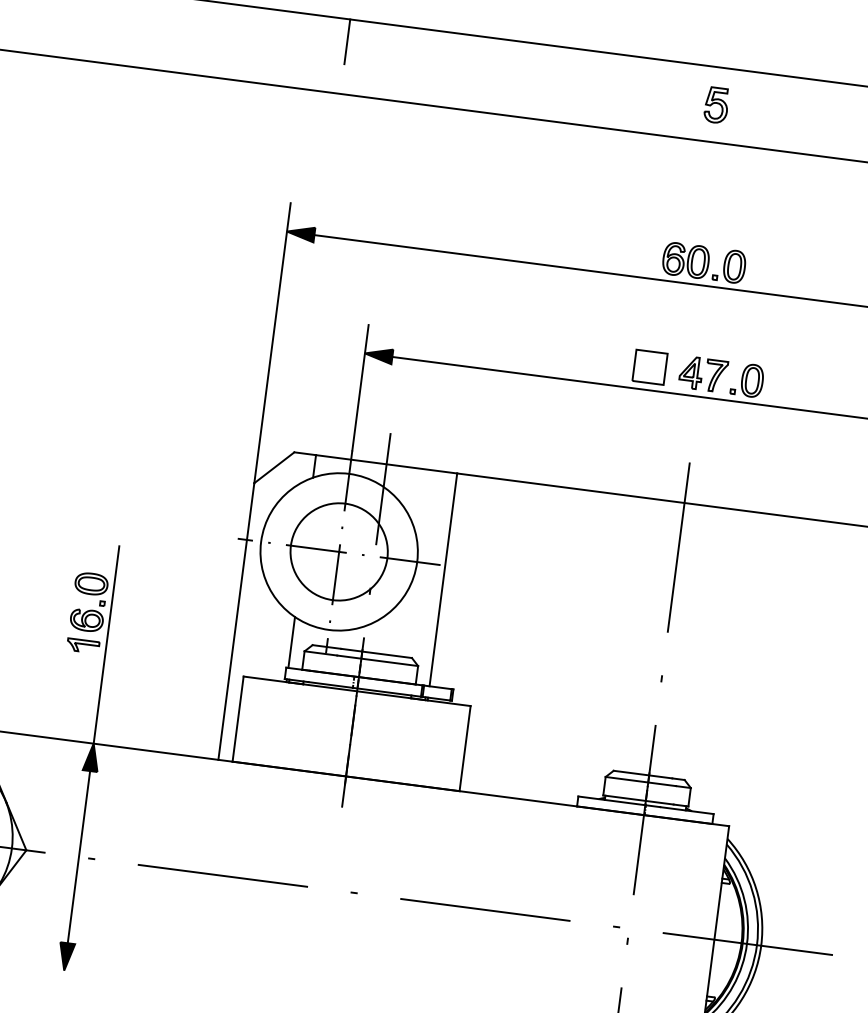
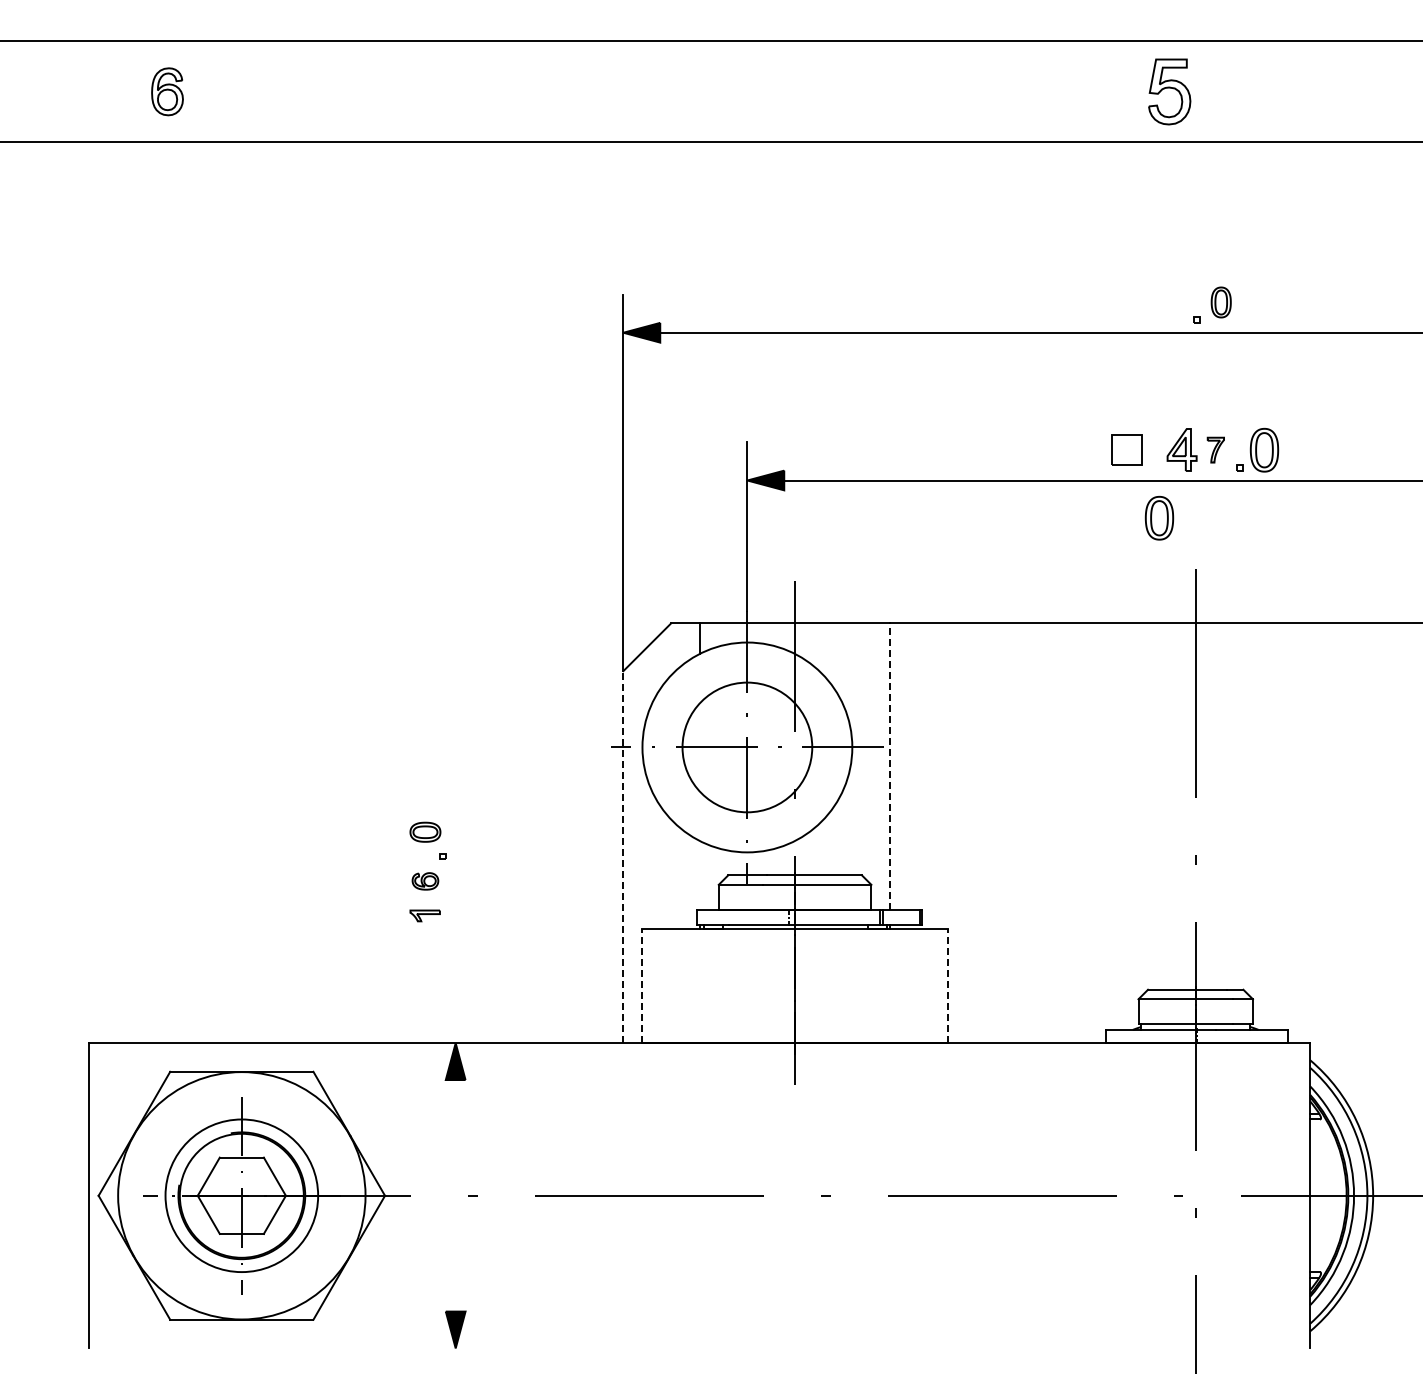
line: (347, 41) -> (670, 71), removed
part: (716, 105) -> (1169, 92), size x1.4
part: (686, 260) -> (1156, 302), removed
part: (733, 266) -> (1220, 302), size x0.7
part: (649, 366) -> (1126, 449), size x0.7
part: (716, 375) -> (1215, 449), size x0.6
part: (667, 420) -> (1159, 517), added
line: (443, 579) -> (890, 766), solid -> dashed
part: (91, 583) -> (425, 831), size x0.7
part: (86, 620) -> (425, 881), size x0.6
line: (236, 621) -> (623, 856), solid -> dashed
line: (291, 642) -> (700, 875), removed
line: (106, 644) -> (455, 910), removed
part: (83, 645) -> (425, 915), size x0.7
line: (238, 718) -> (642, 985), solid -> dashed
line: (464, 748) -> (947, 985), solid -> dashed
line: (78, 856) -> (455, 1195), removed

